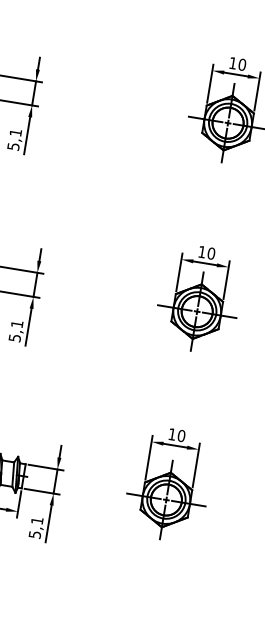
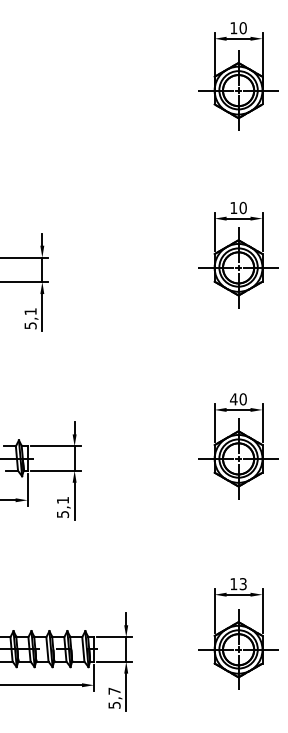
text: (201, 252) -> (233, 399), 10 -> 40
text: (180, 436) -> (242, 584), 10 -> 13
text: (37, 520) -> (114, 690), 5,1 -> 5,7

